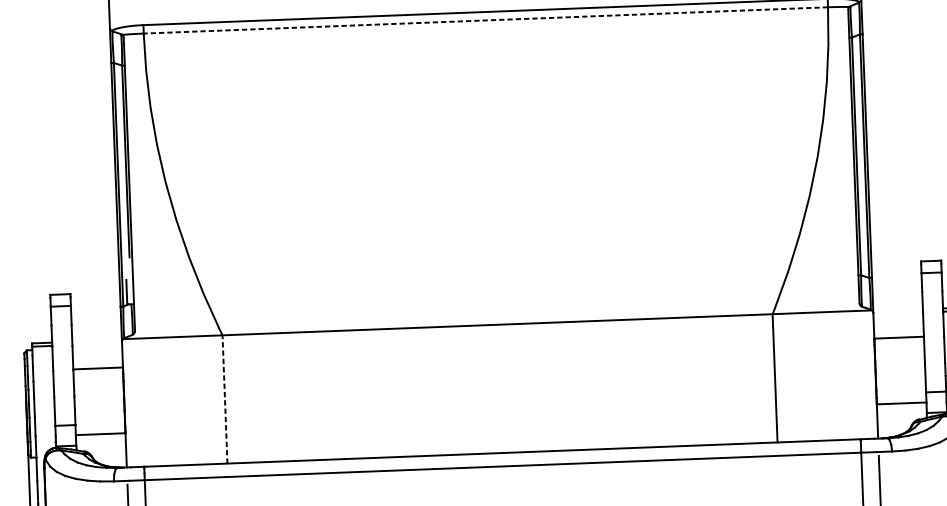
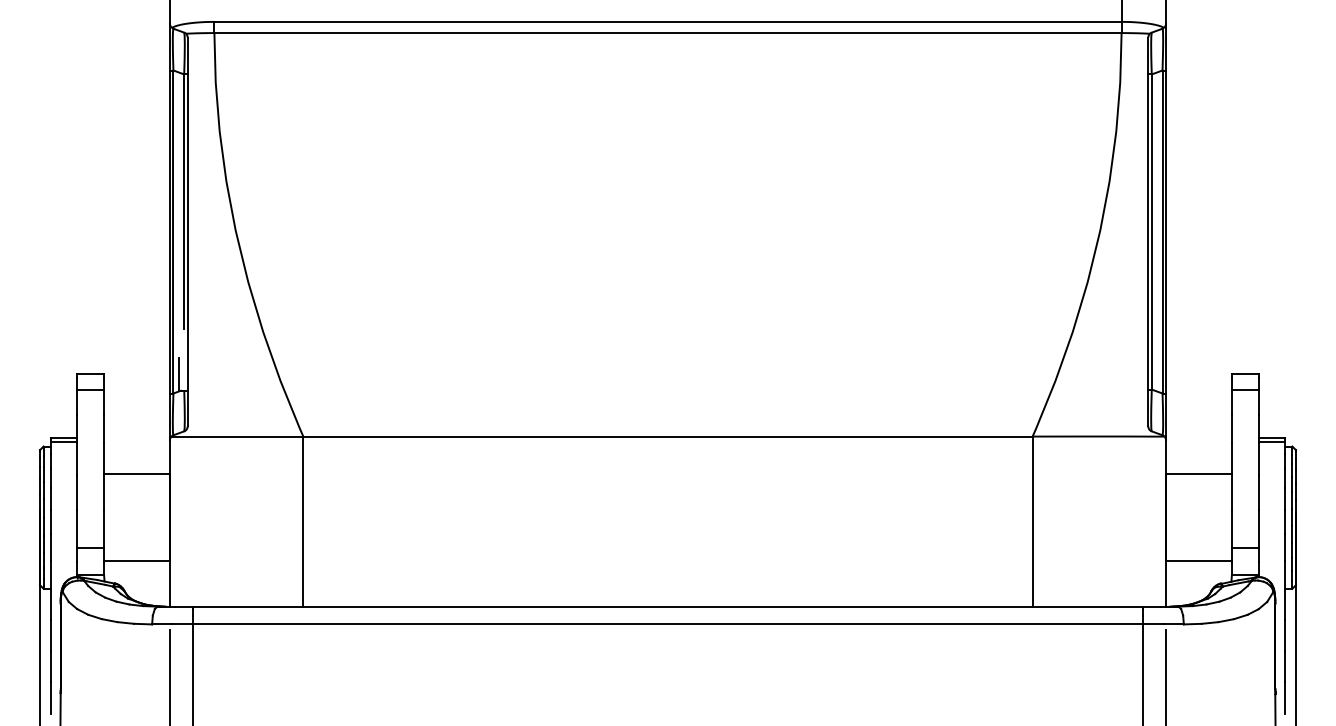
line: (486, 20) -> (668, 33), dashed -> solid
line: (225, 399) -> (303, 521), dashed -> solid

